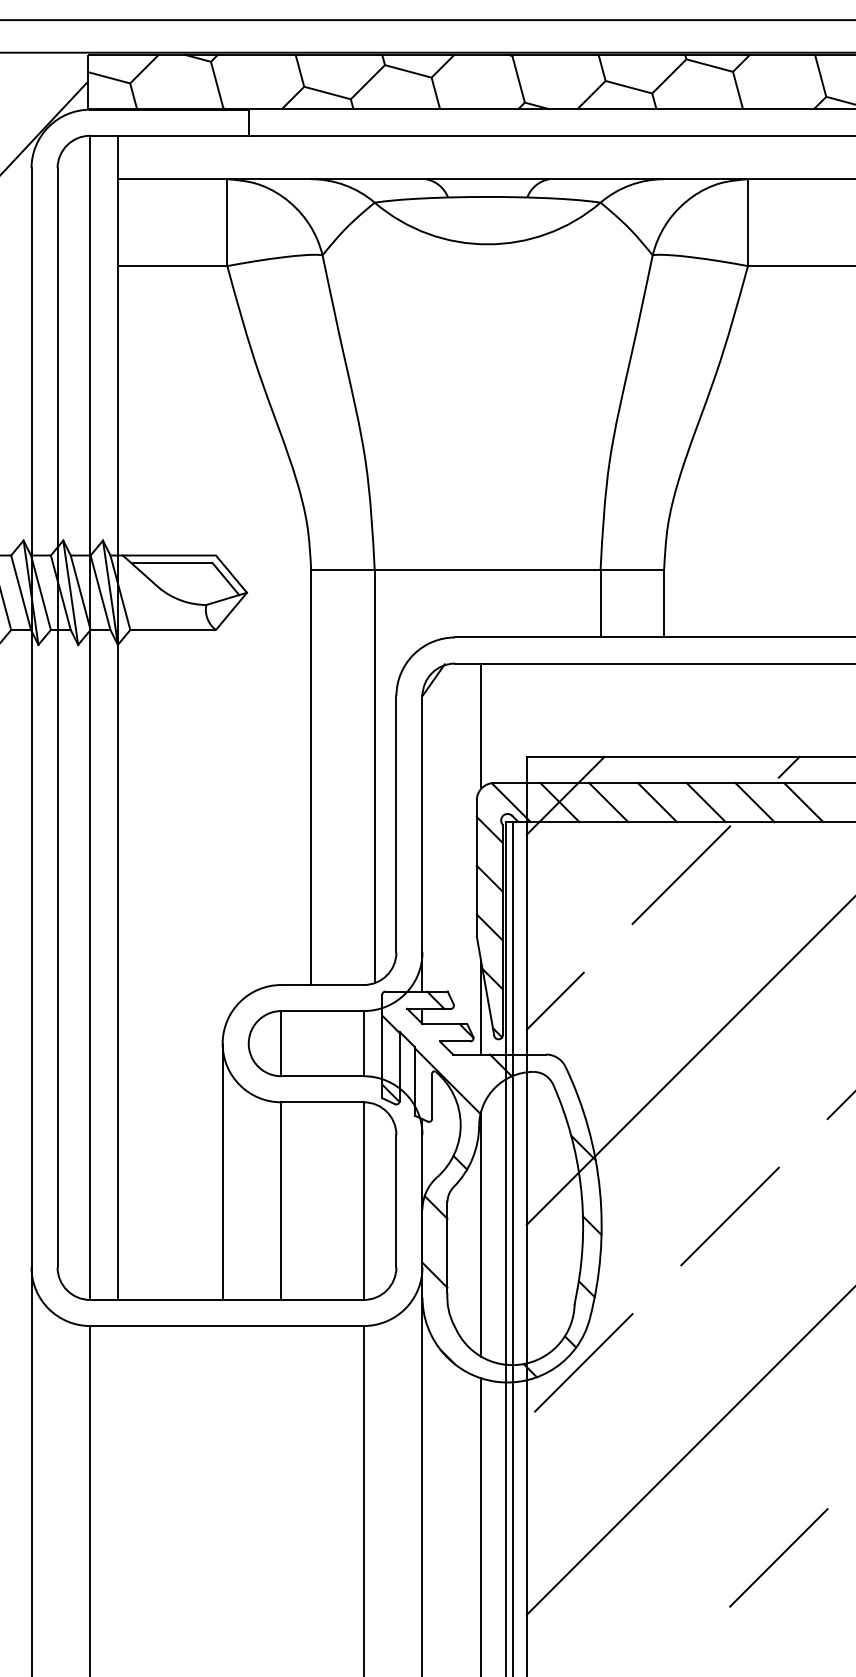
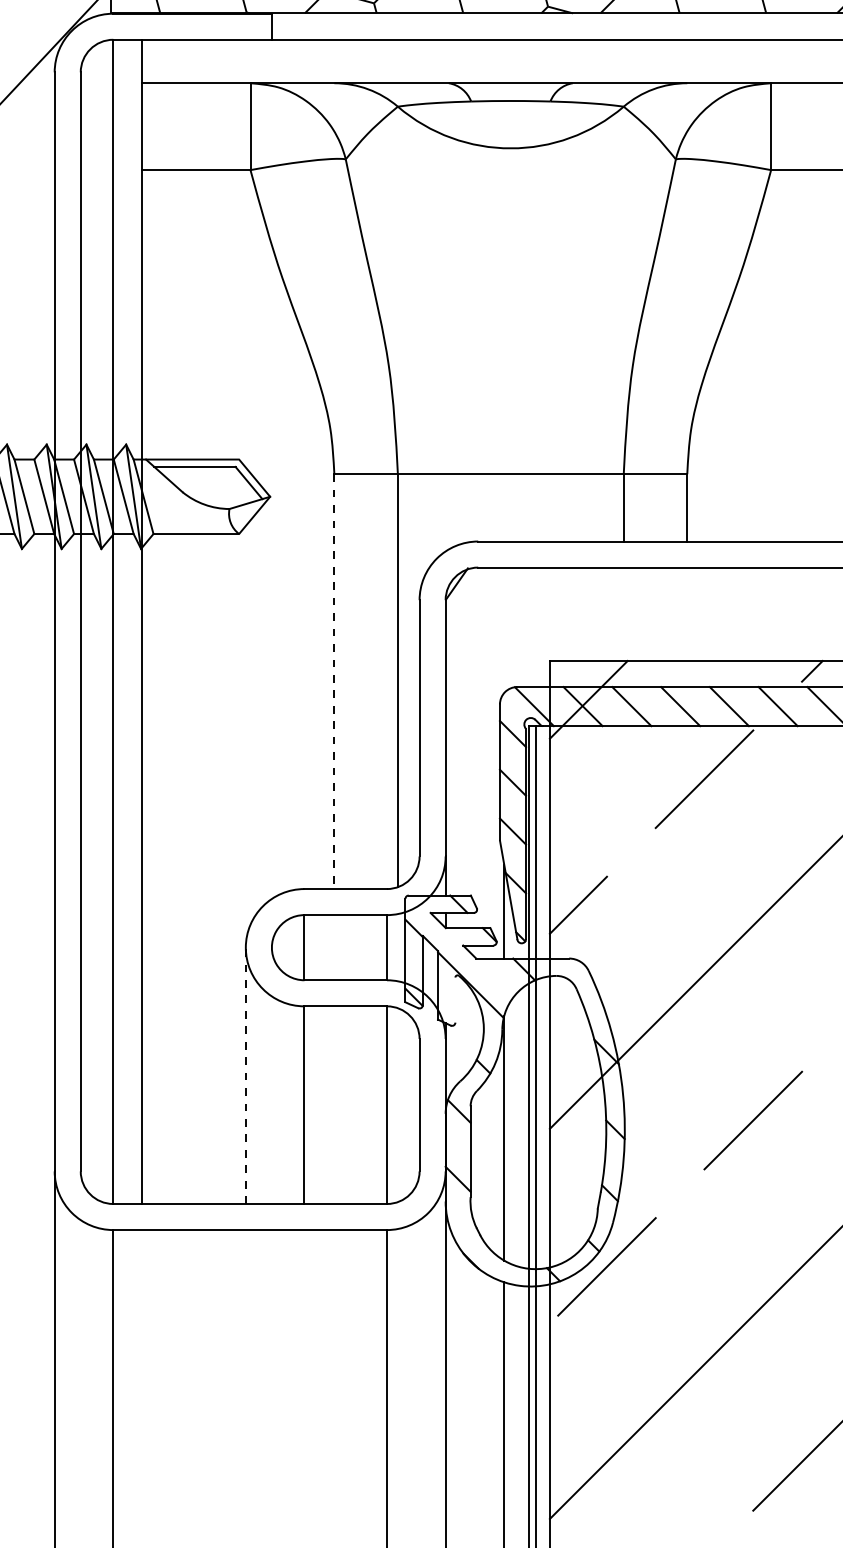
line: (481, 725) -> (504, 629), removed
line: (311, 778) -> (334, 682), solid -> dashed
line: (432, 1095) -> (455, 999), removed
line: (222, 1171) -> (245, 1075), solid -> dashed

